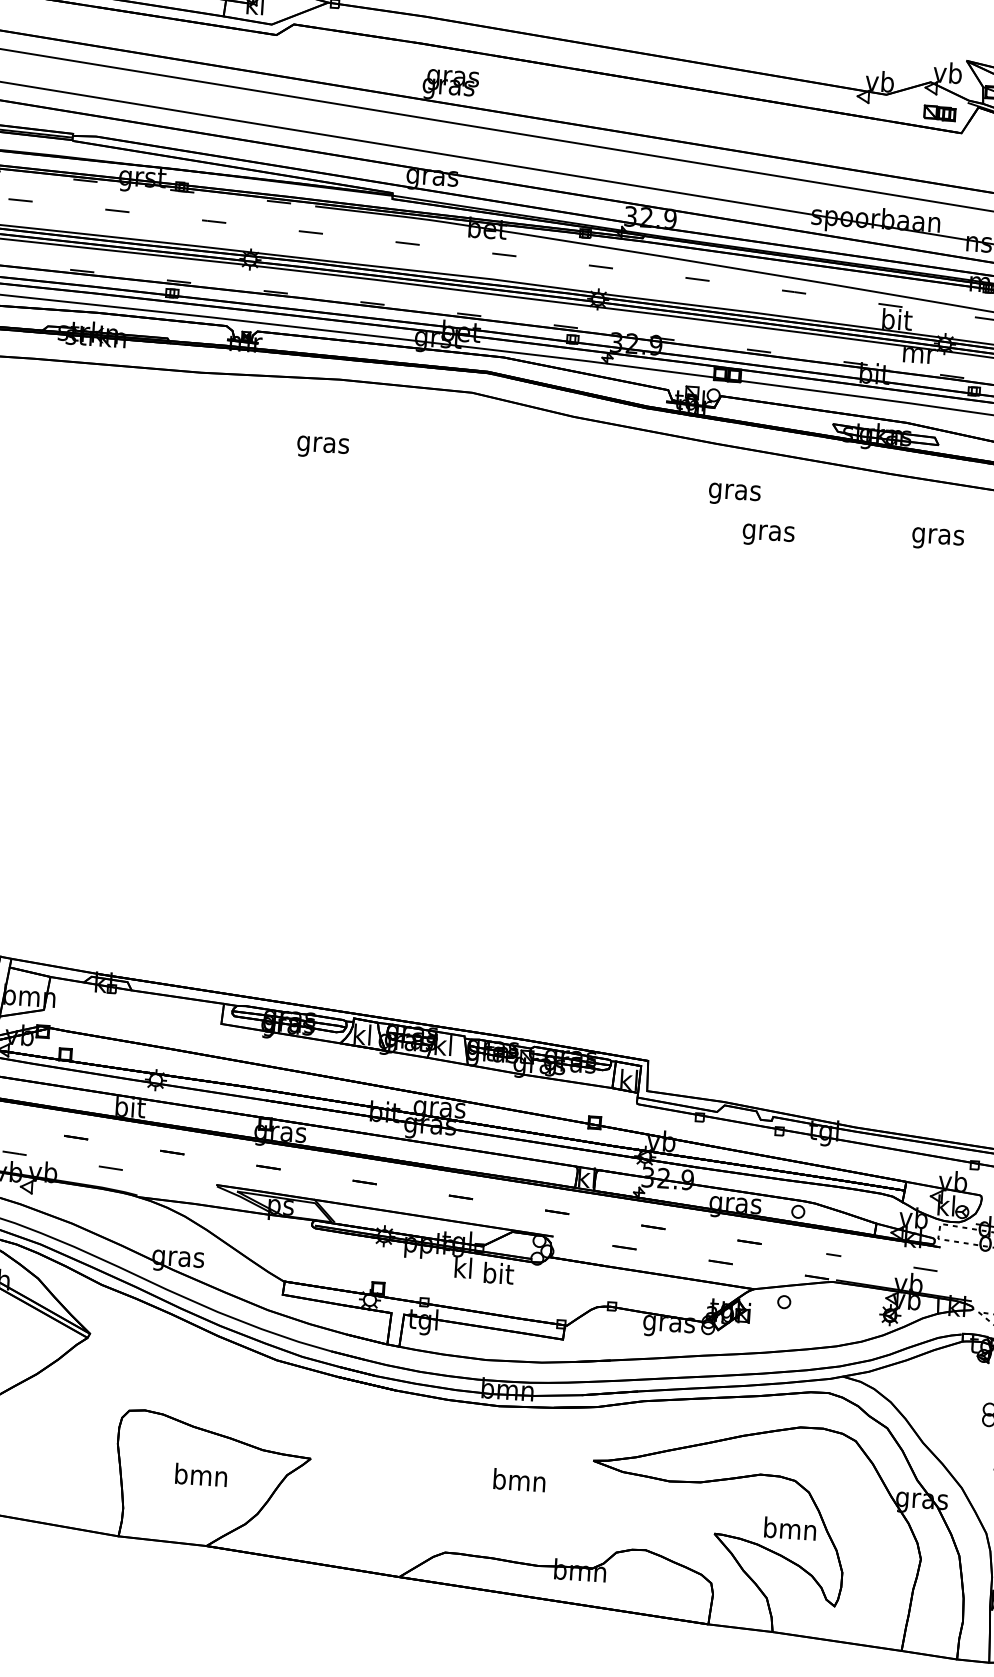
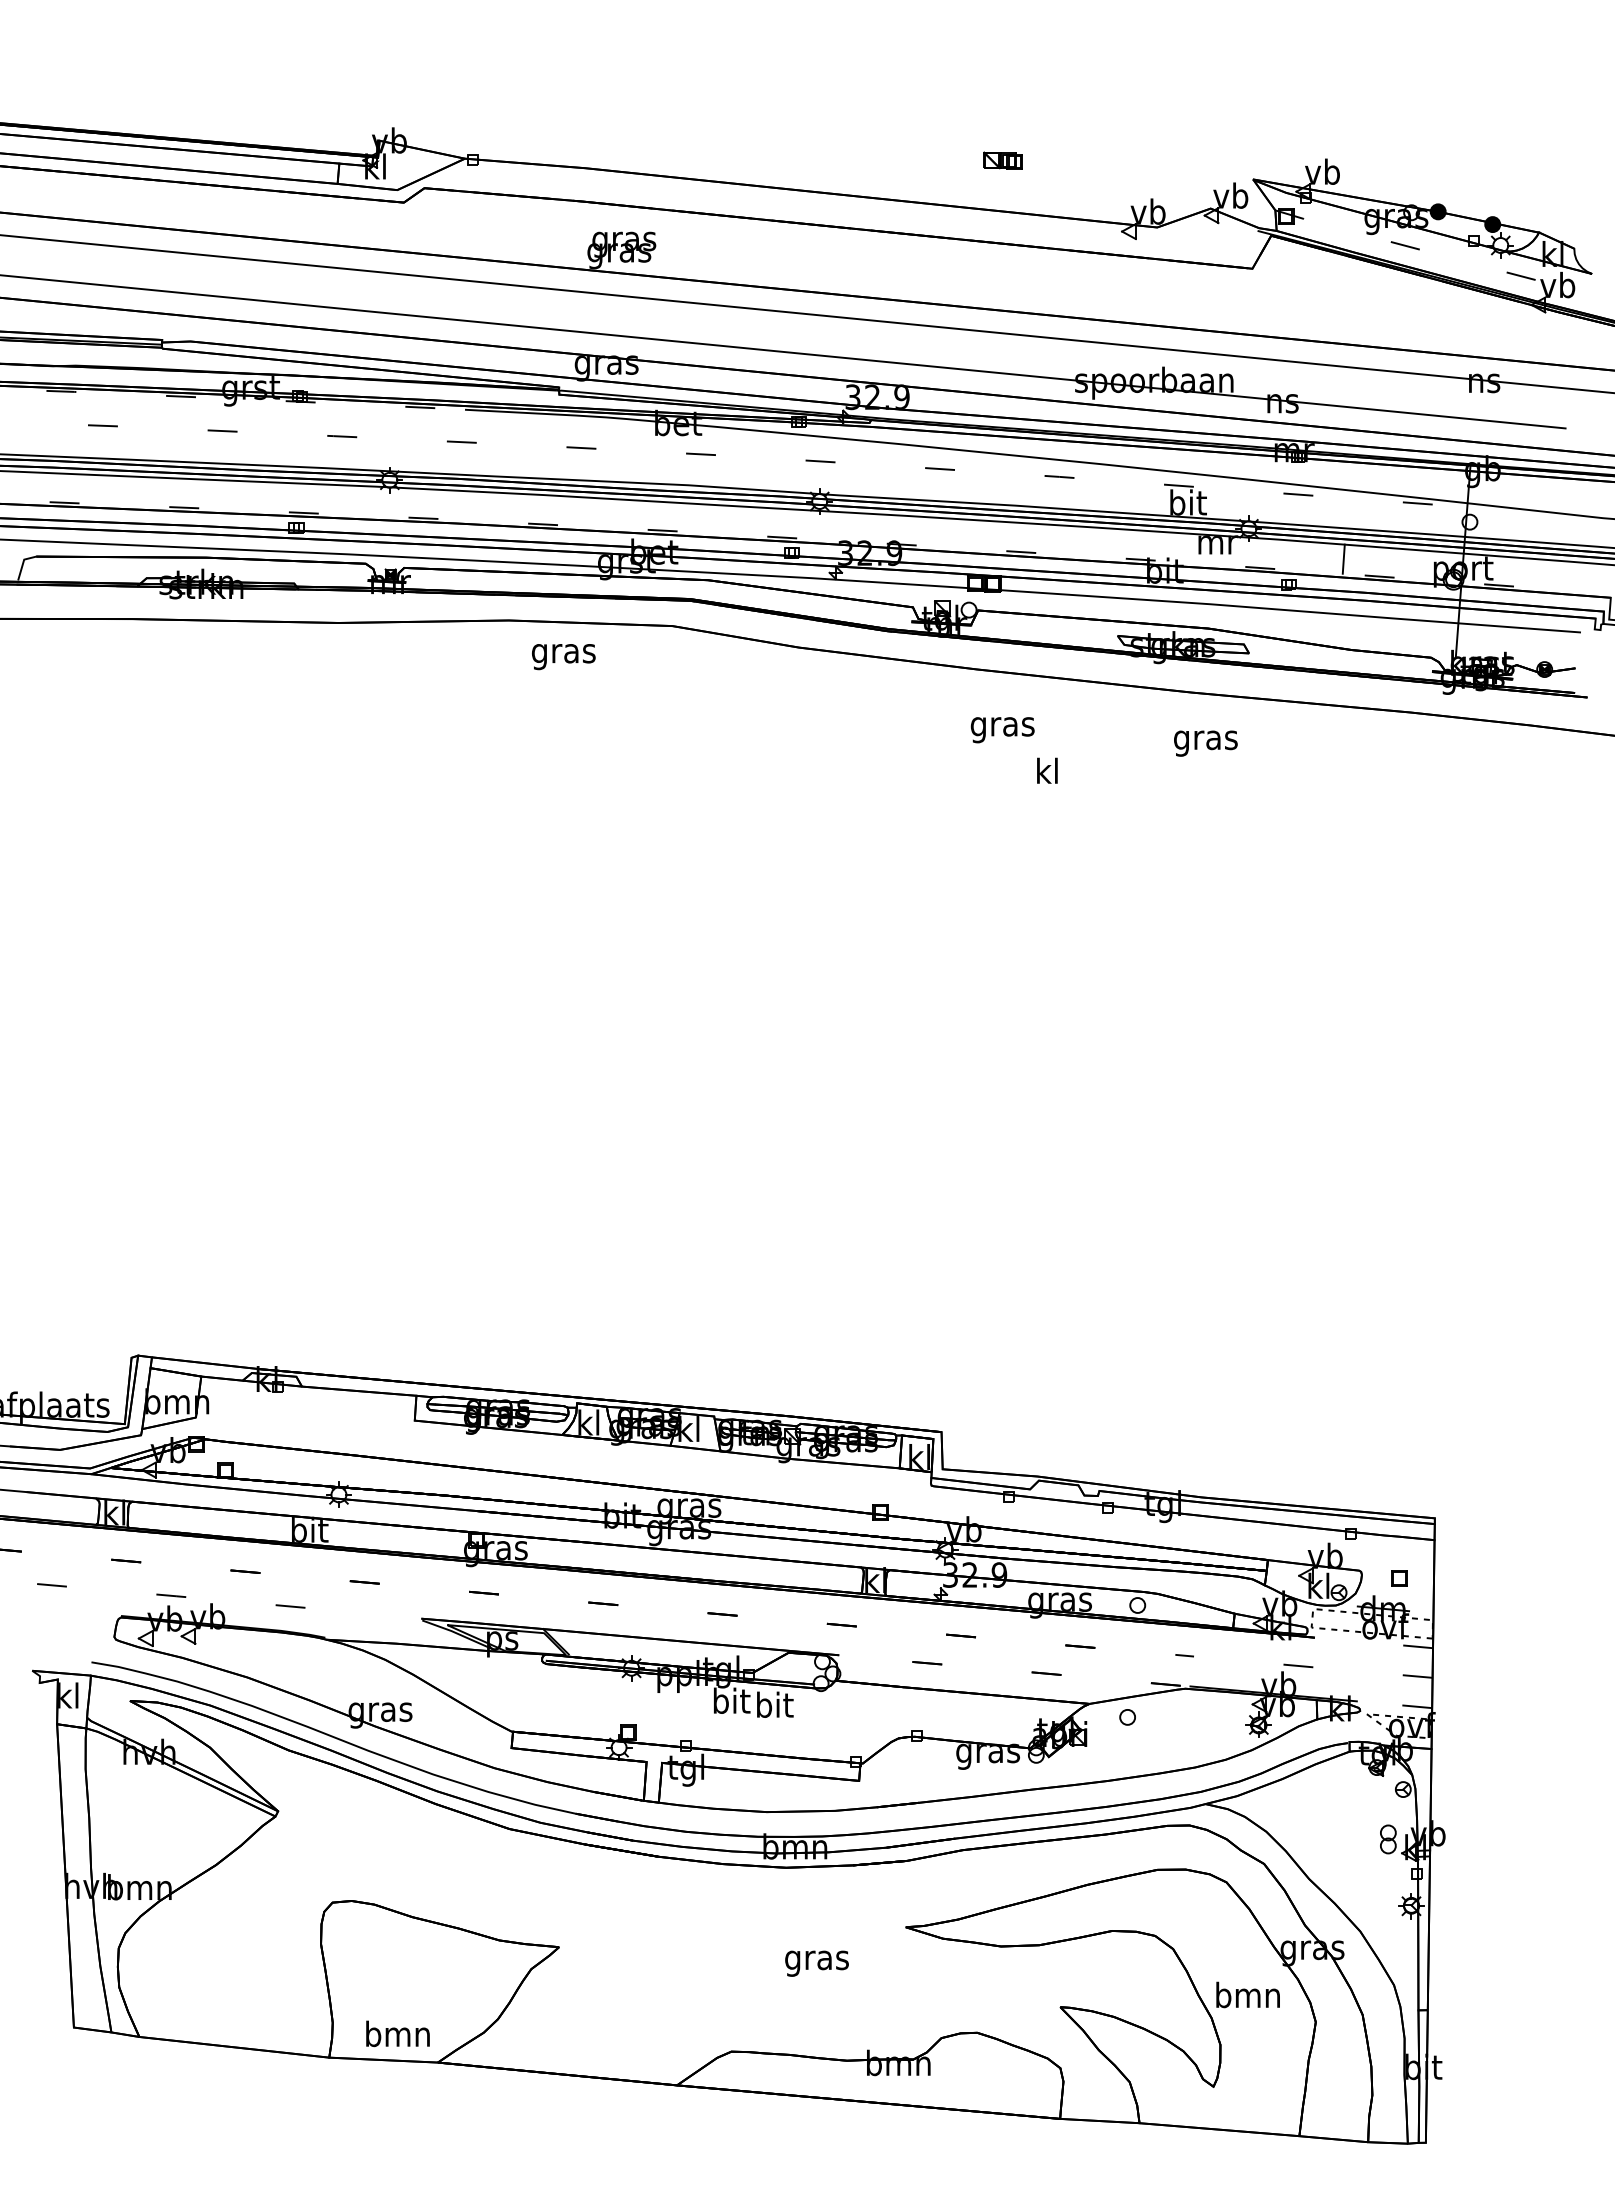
part: (939, 112) -> (1002, 160), moved
text: (322, 447) -> (563, 657), moved
text: (768, 532) -> (1047, 773), gras -> kl
text: (937, 538) -> (1205, 743), moved
text: (463, 1267) -> (731, 1700), kl -> bit
text: (200, 1474) -> (397, 2033), moved
text: (519, 1482) -> (816, 1959), bmn -> gras
text: (789, 1528) -> (1247, 1994), moved

